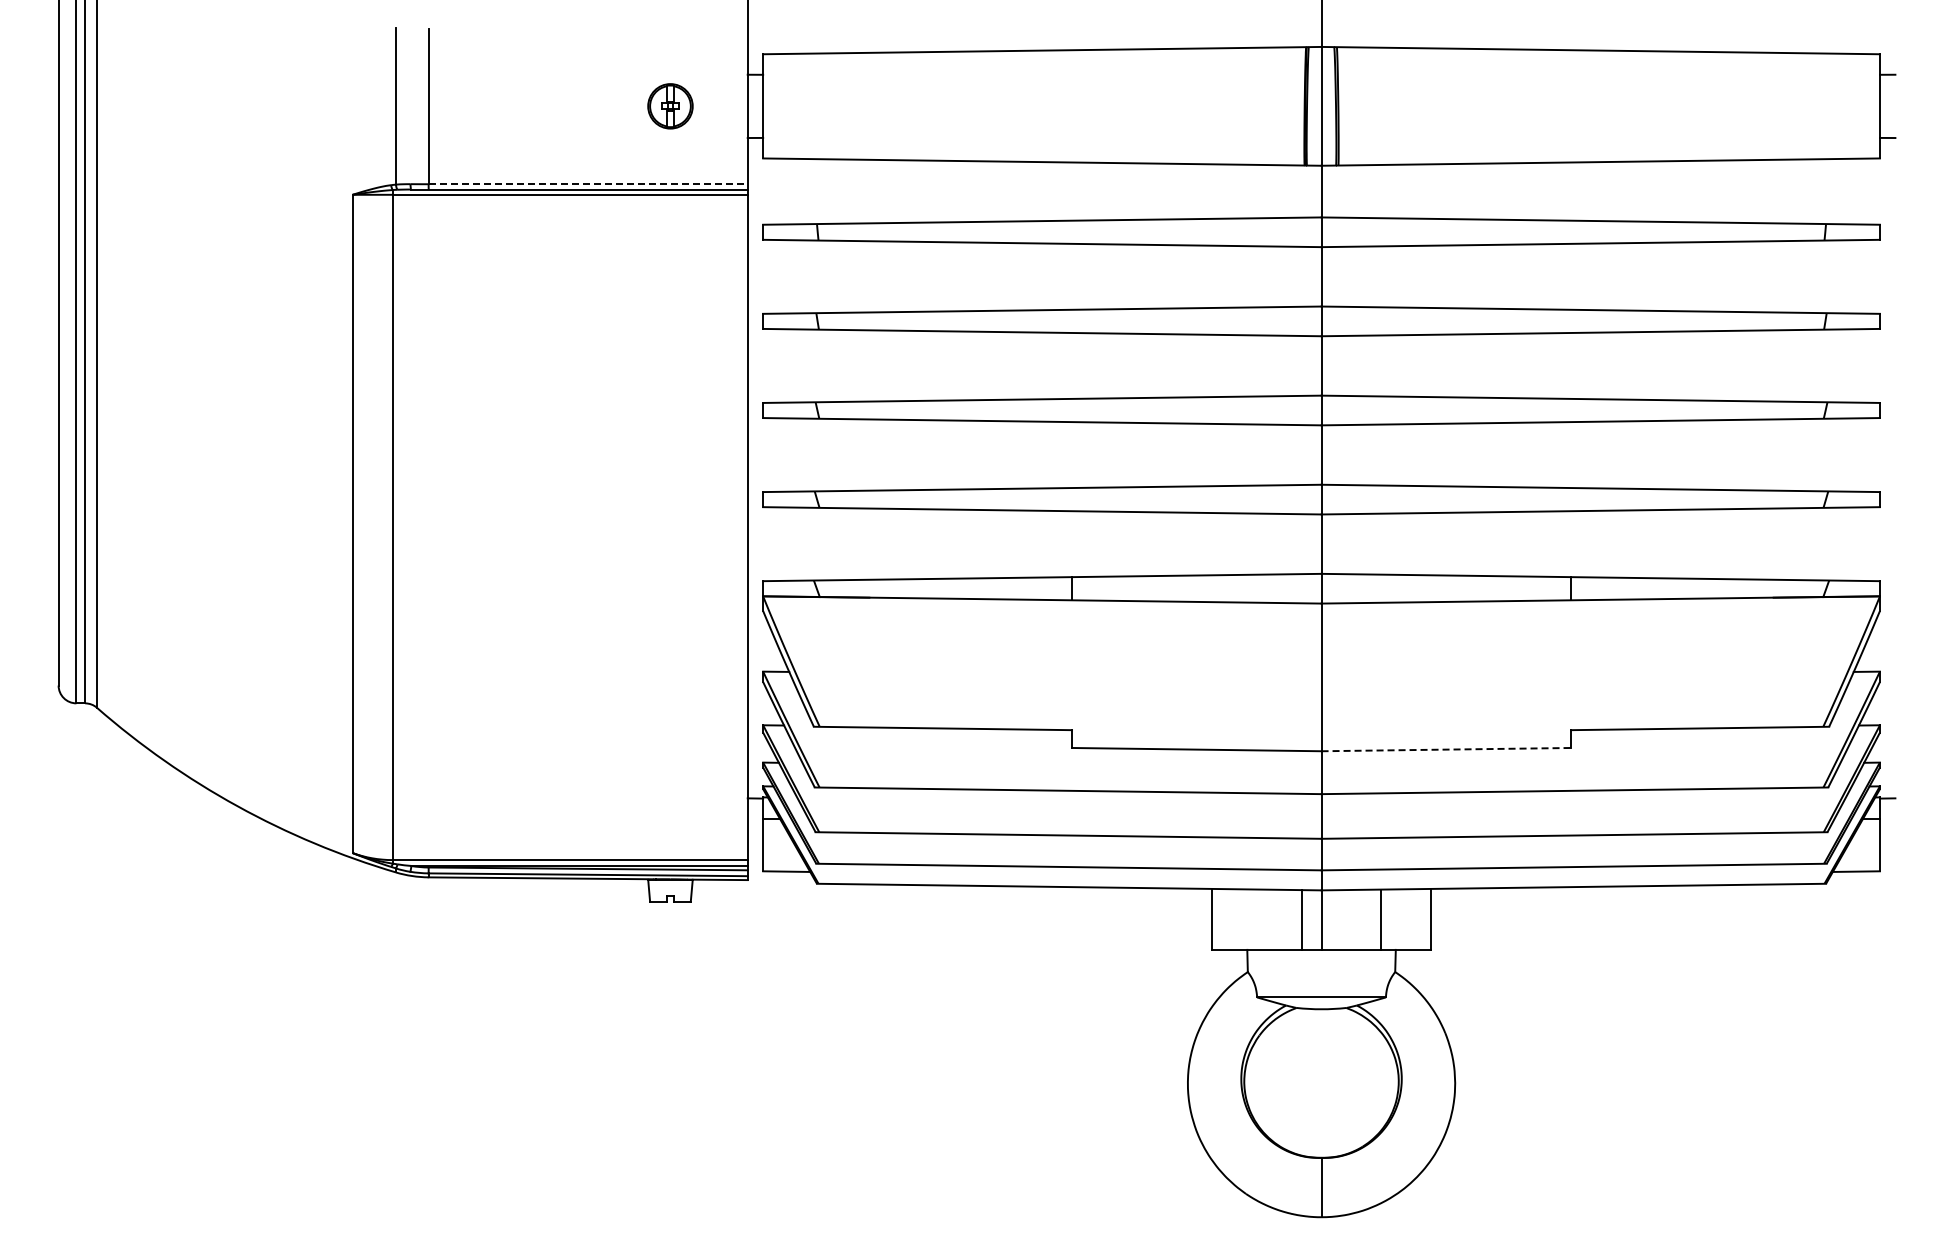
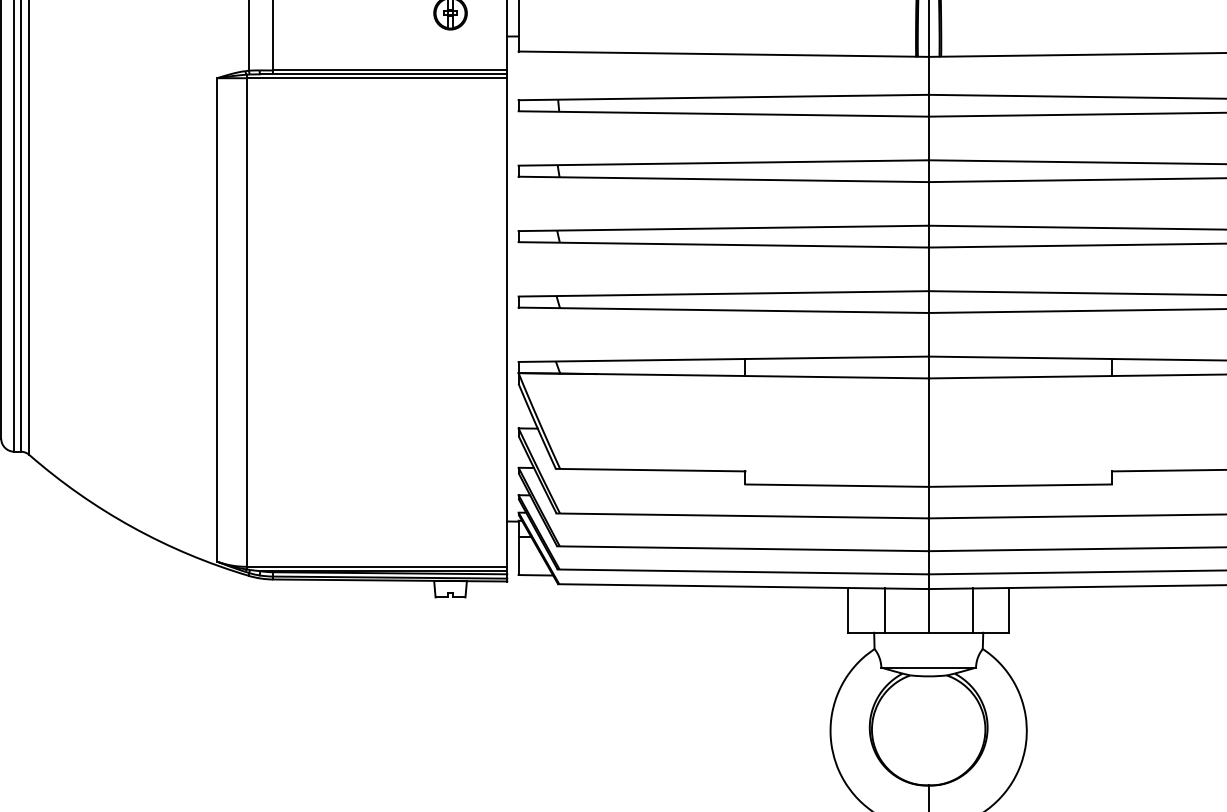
line: (588, 184) -> (390, 70), dashed -> solid
line: (1446, 749) -> (1020, 485), dashed -> solid
line: (1301, 919) -> (884, 610), moved

